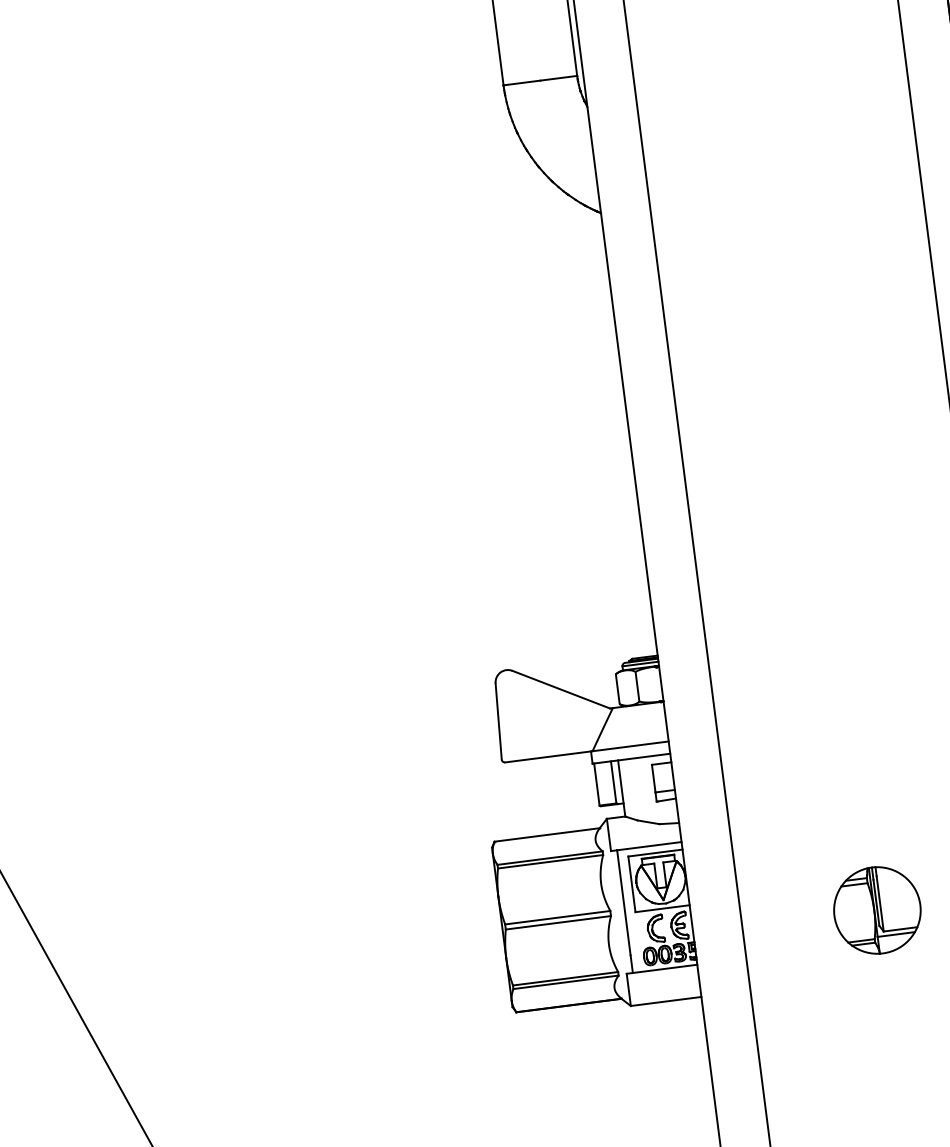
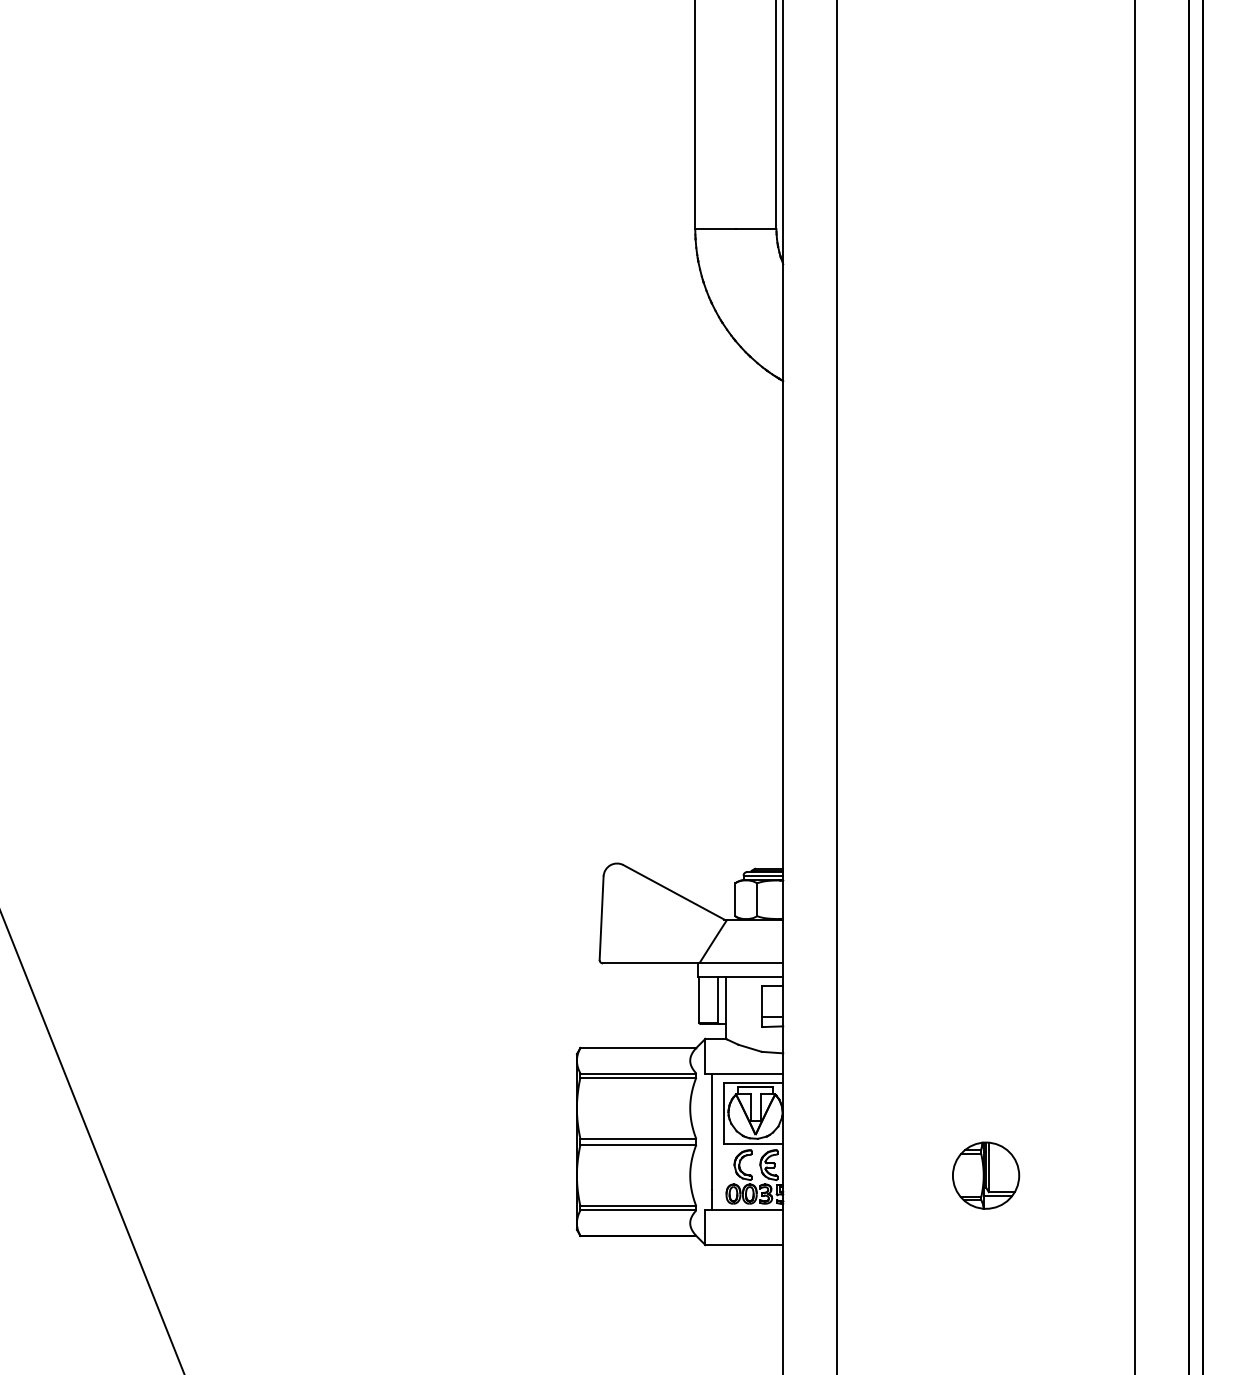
part: (876, 910) -> (985, 1175), size x0.7

